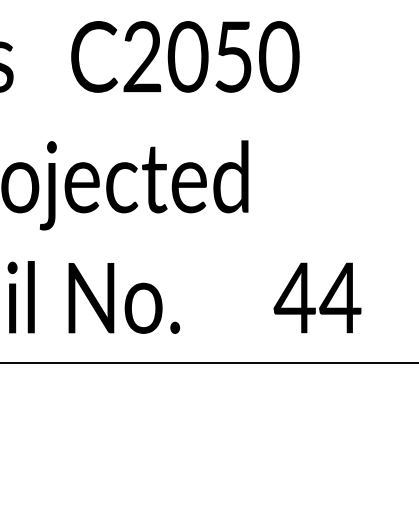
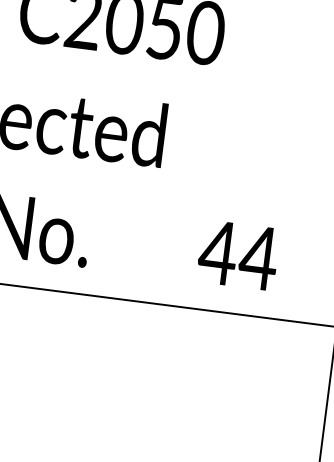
text: (317, 297) -> (238, 254), moved

